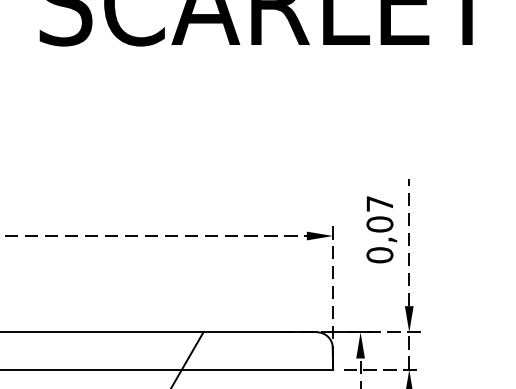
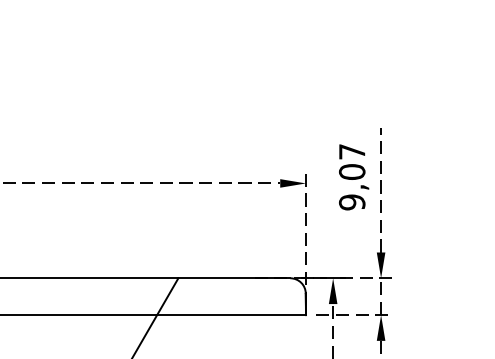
text: (379, 255) -> (351, 202), 0,07 -> 9,07

